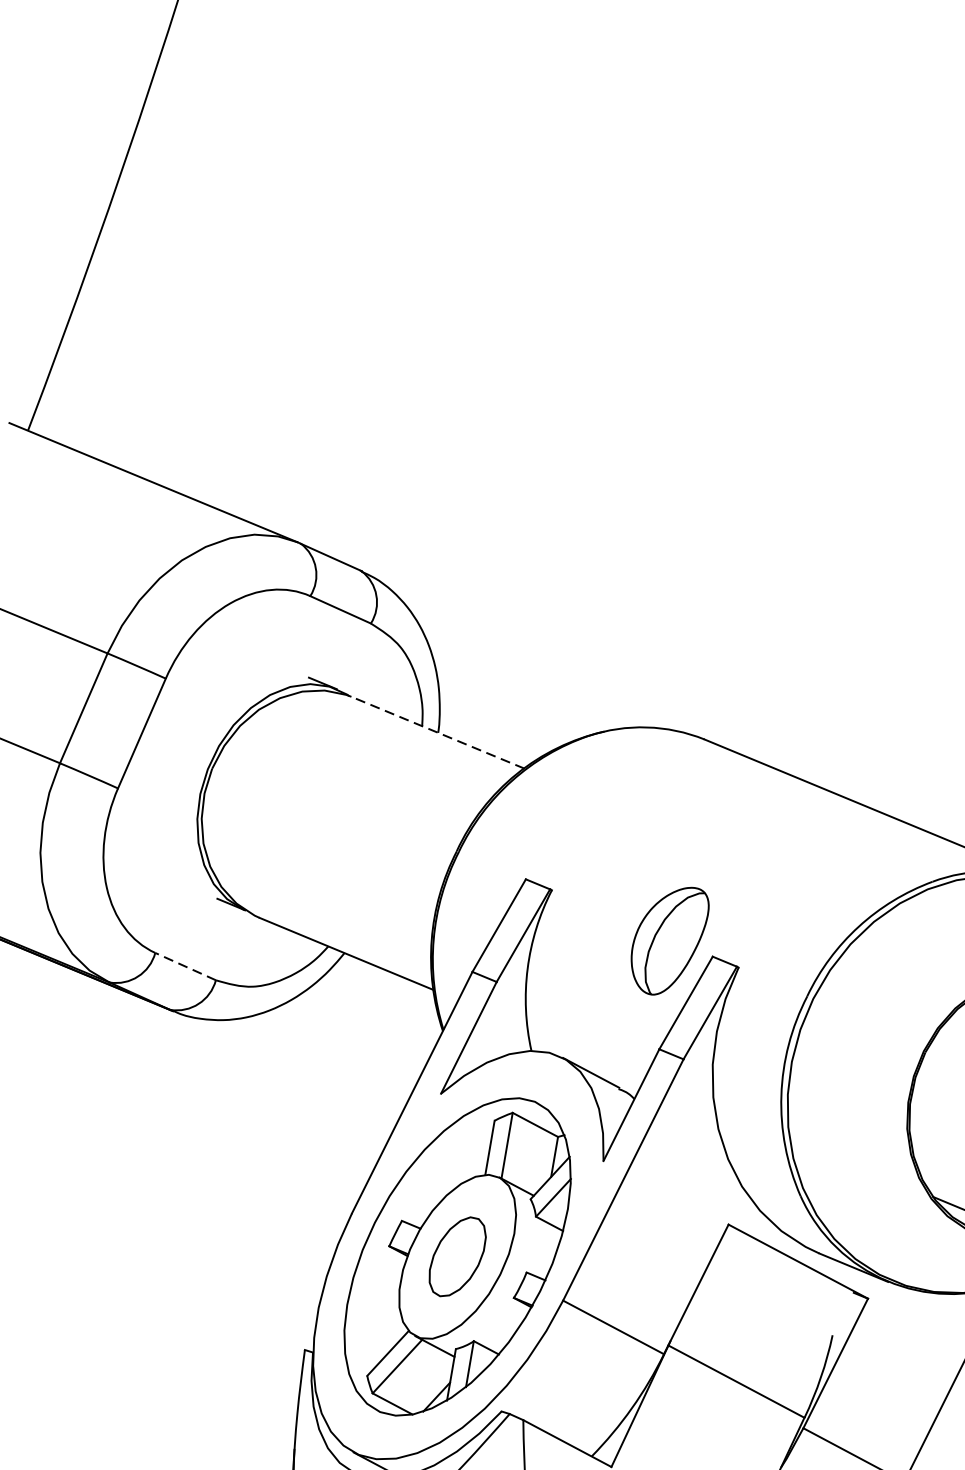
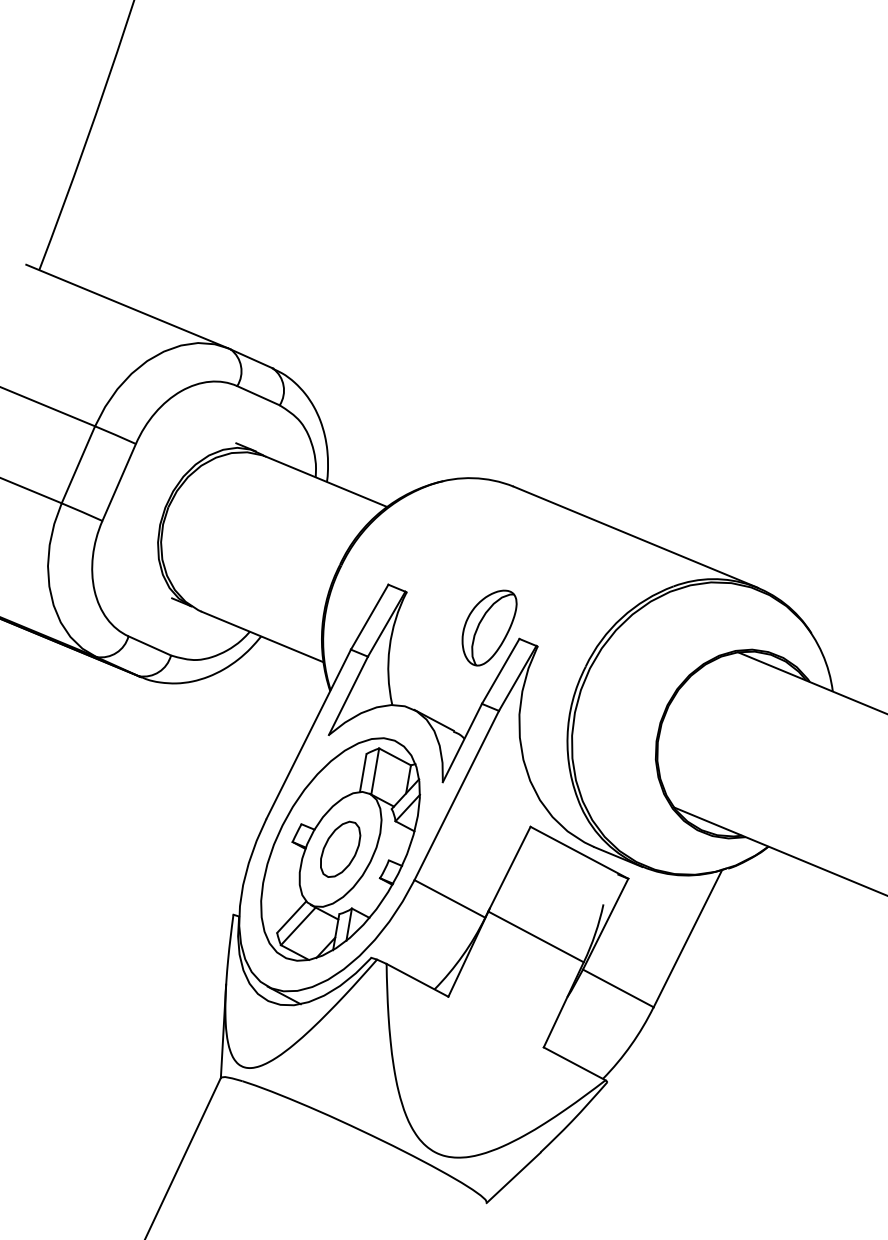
line: (437, 732) -> (326, 481), dashed -> solid
line: (185, 966) -> (149, 645), dashed -> solid

